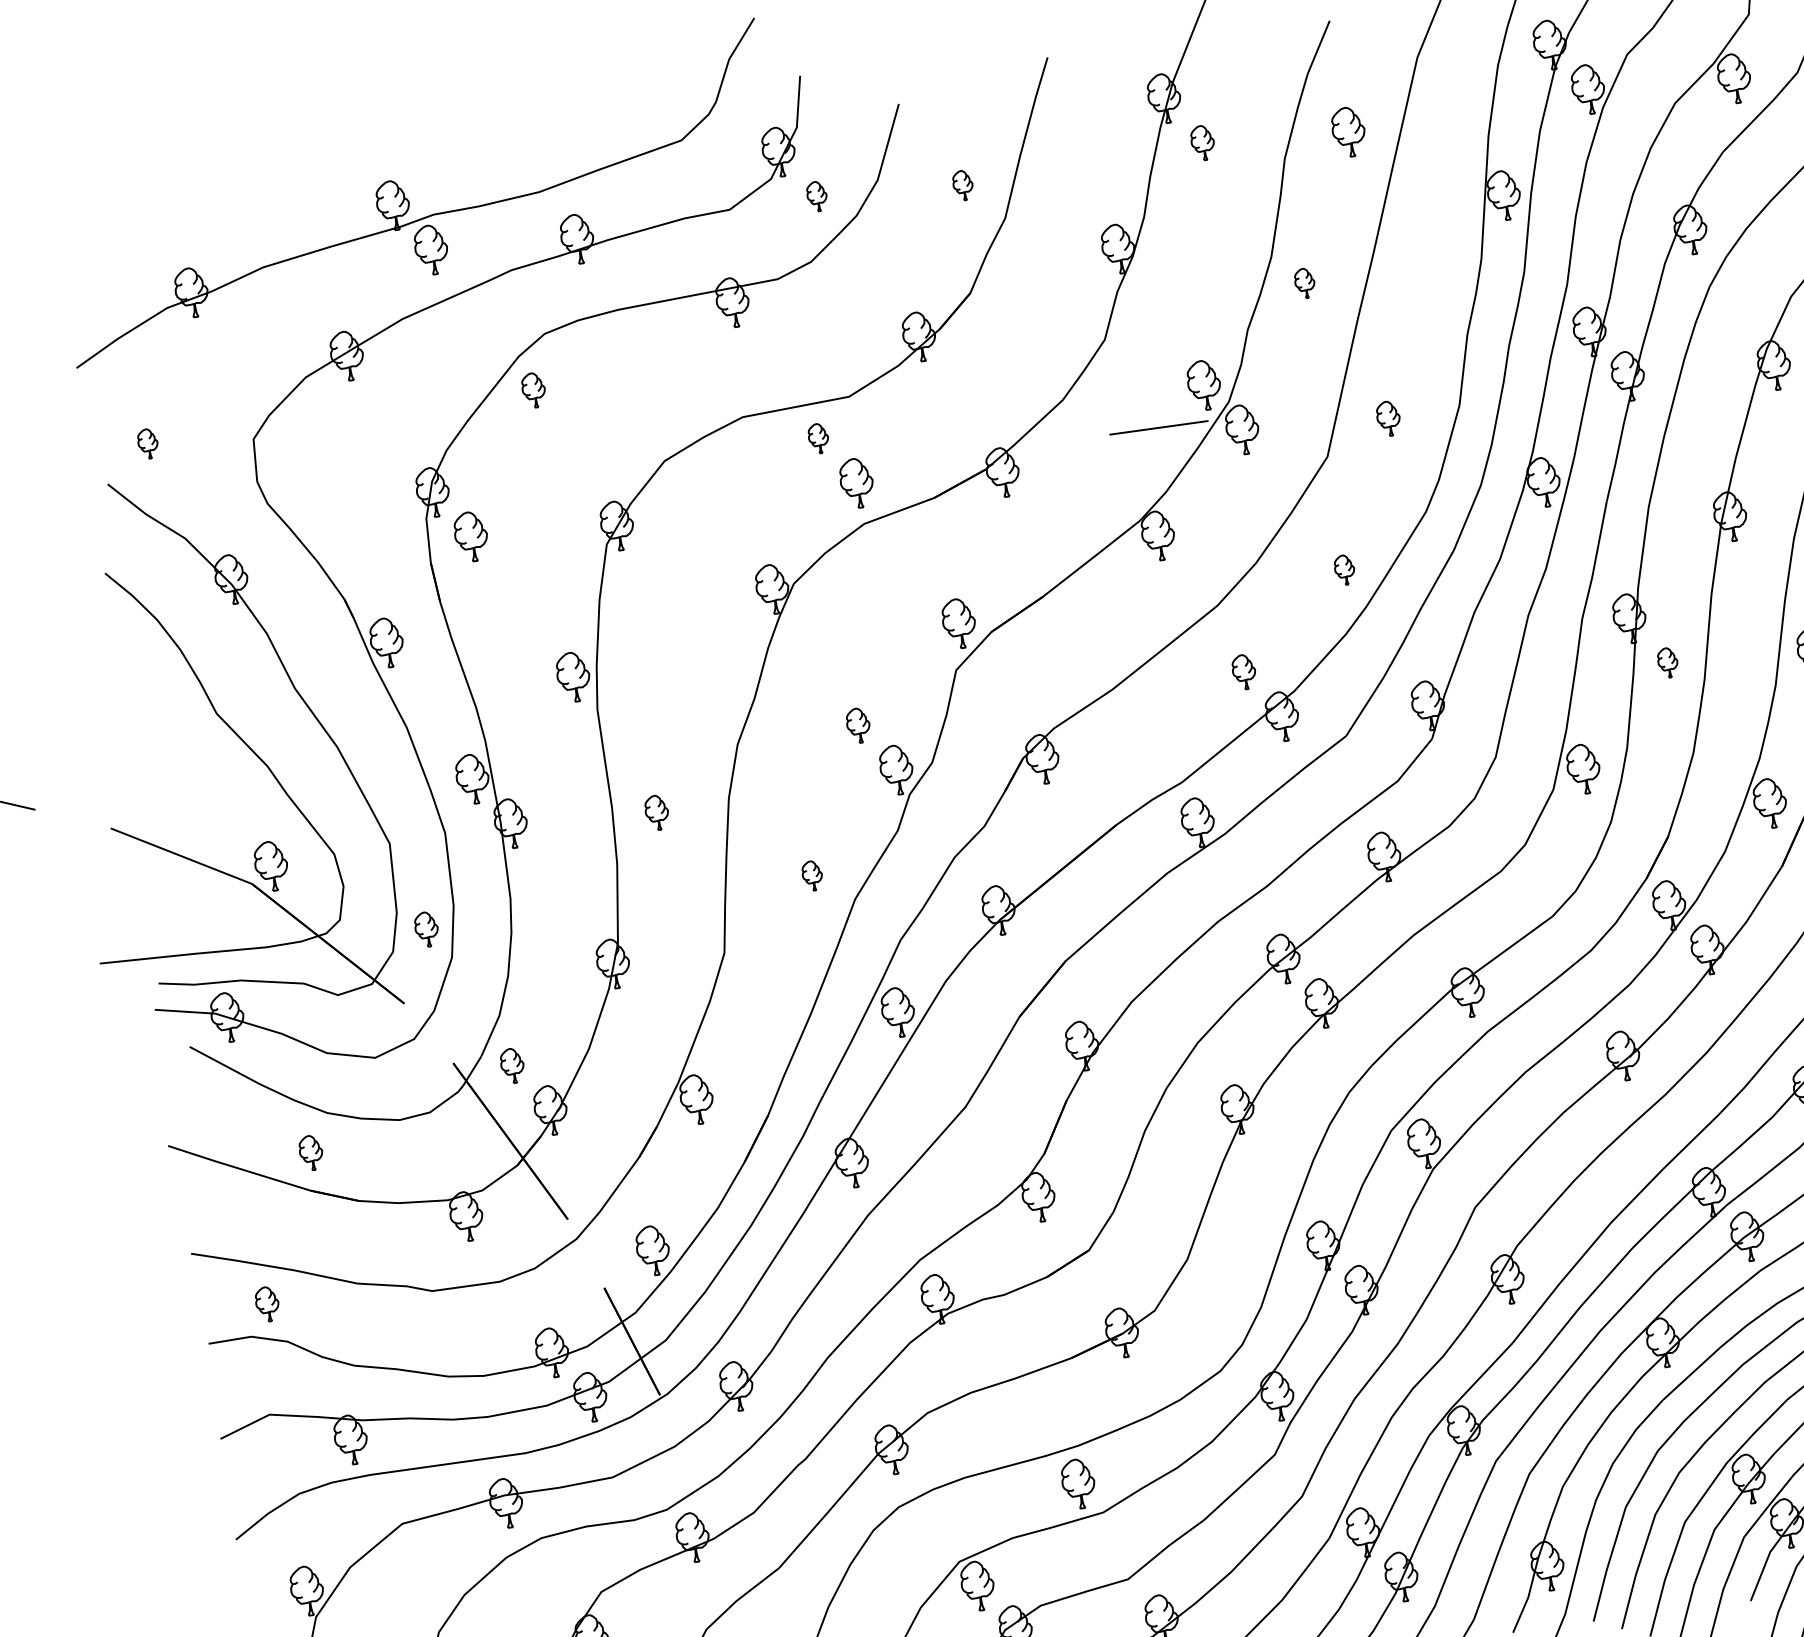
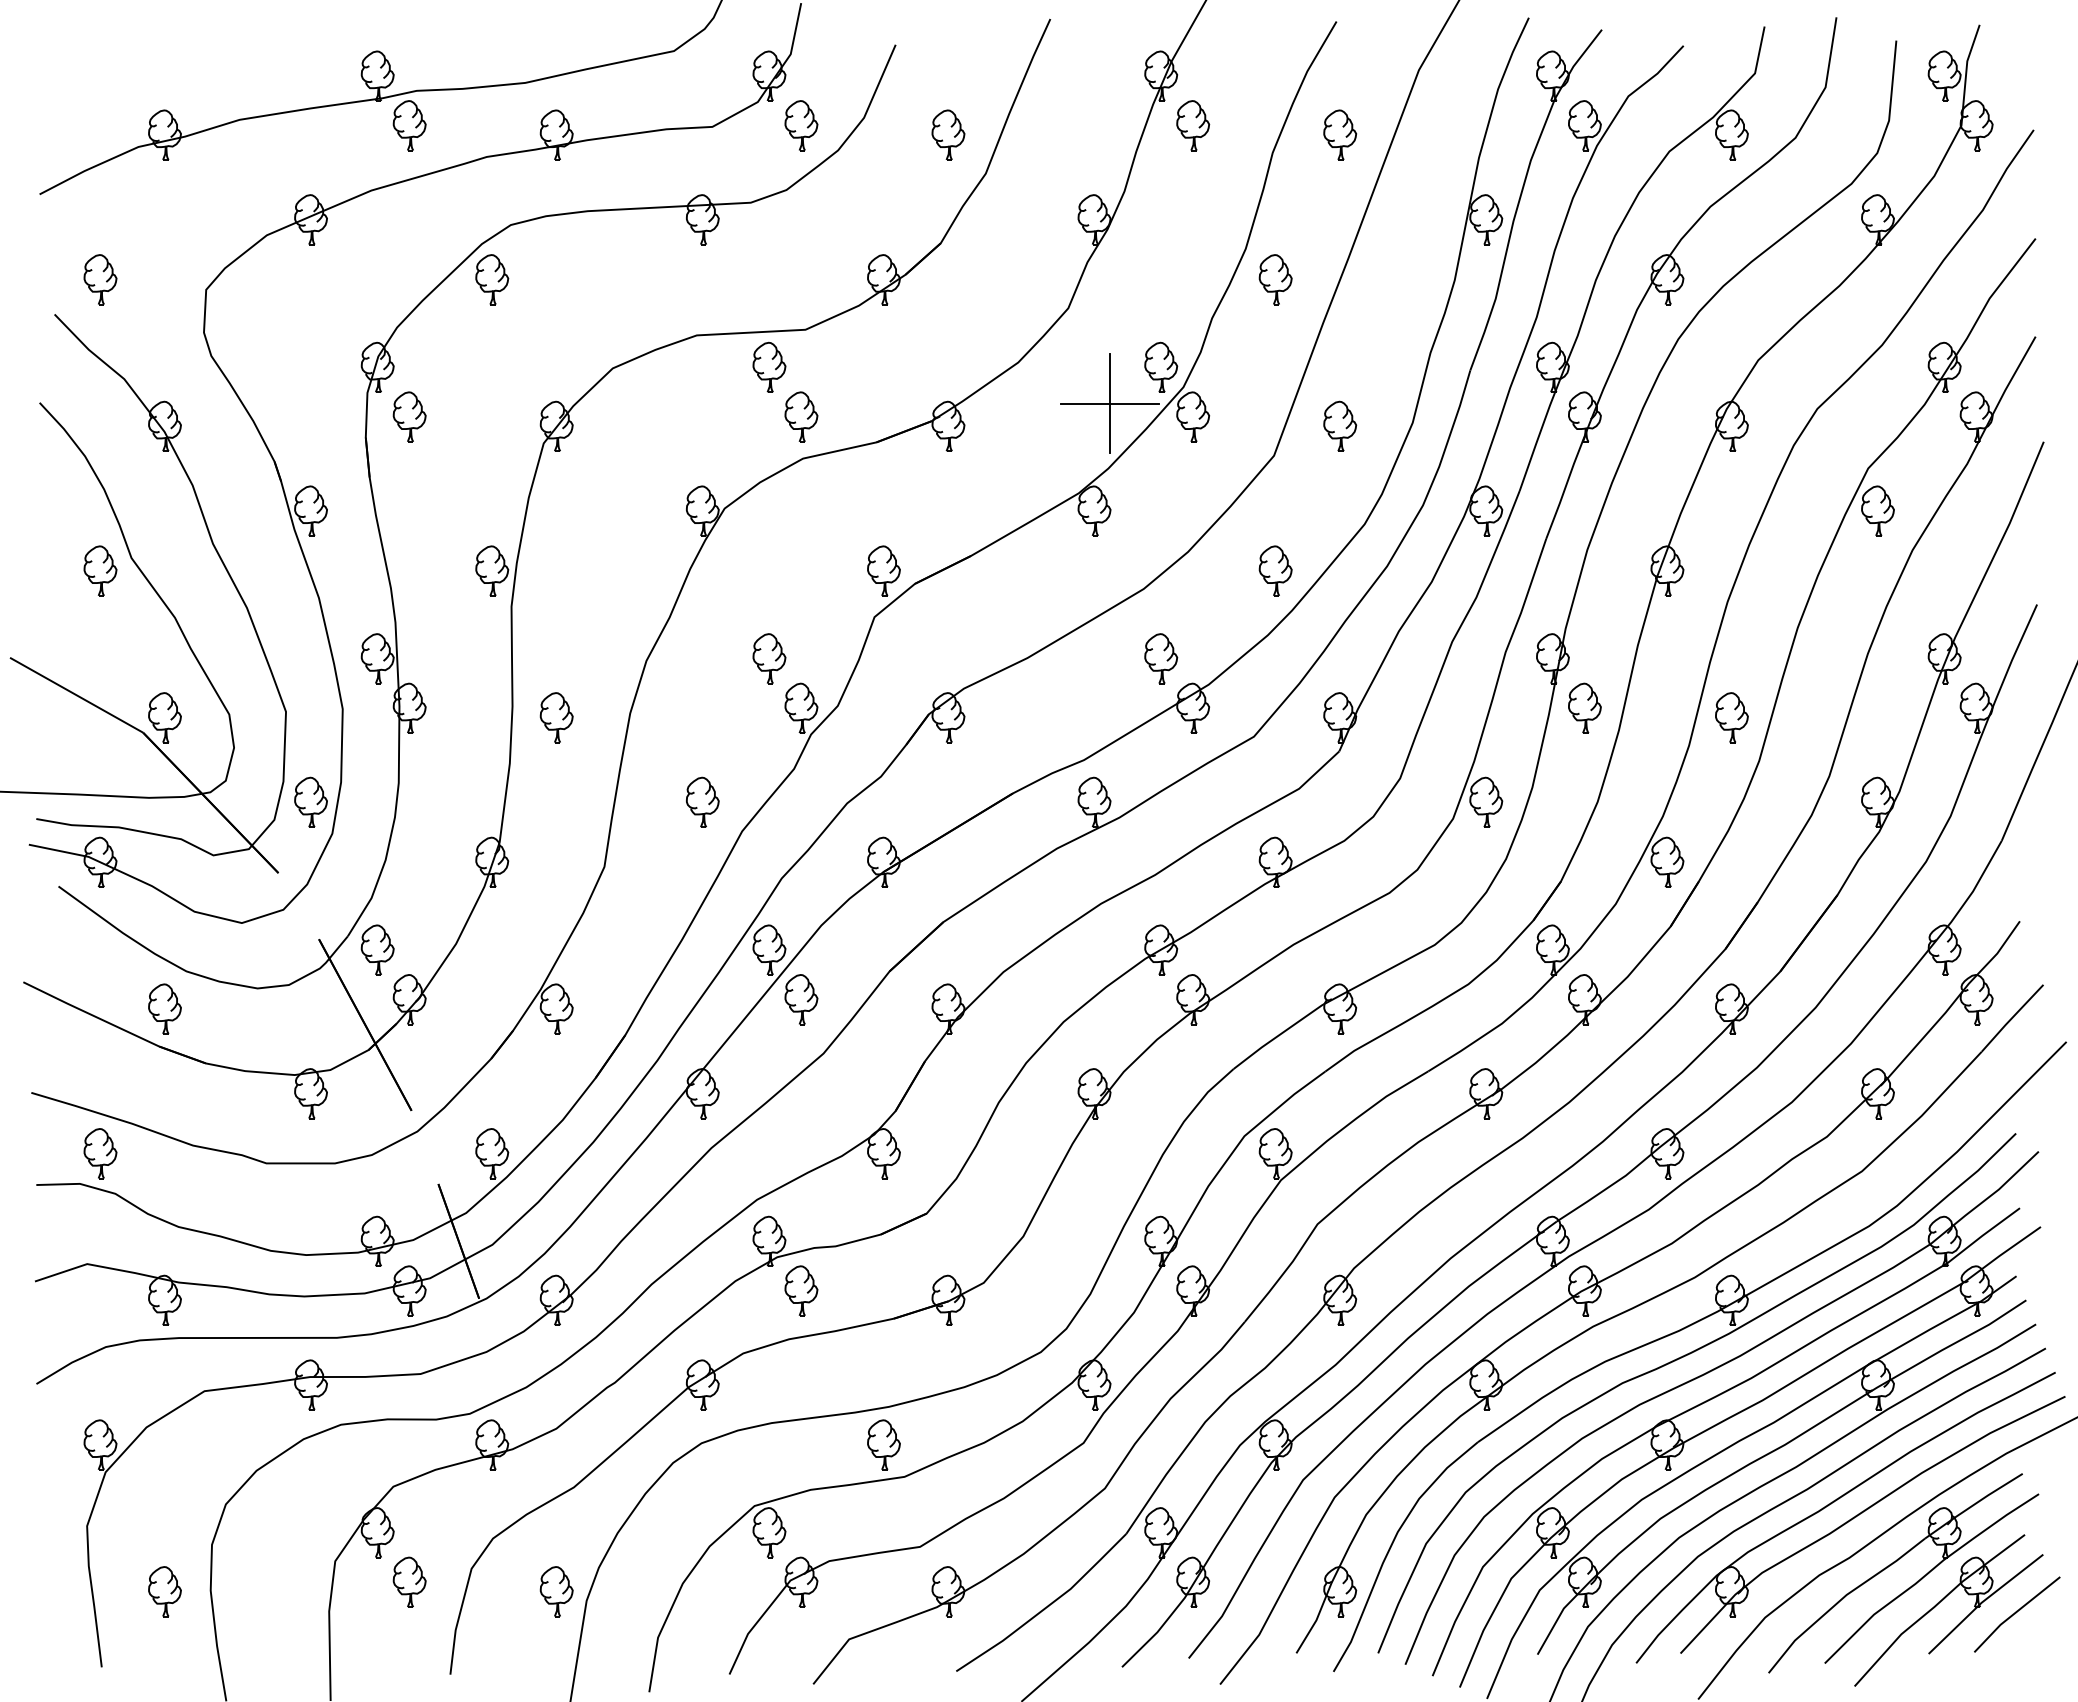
part: (1203, 142) -> (1193, 125), size x1.43
part: (963, 185) -> (948, 134), size x1.67
part: (817, 196) -> (801, 125), size x1.67
part: (1304, 283) -> (1275, 279), size x1.67
part: (533, 390) -> (492, 279), size x1.43
part: (1388, 417) -> (1340, 425), size x1.43
line: (1159, 427) -> (1110, 403), added
part: (818, 437) -> (769, 366), size x1.67
part: (148, 443) -> (100, 279), size x1.67
part: (1344, 569) -> (1275, 570), size x1.67
part: (1667, 662) -> (1584, 707), size x1.67
part: (1244, 671) -> (1161, 658), size x1.43
part: (858, 725) -> (769, 658), size x1.43
part: (187, 730) -> (100, 570), added
part: (656, 812) -> (556, 717), size x1.43
part: (812, 875) -> (702, 801), size x1.67
part: (426, 928) -> (310, 801), size x1.43
part: (936, 1056) -> (801, 999), added
part: (512, 1065) -> (377, 949), size x1.43
part: (310, 1152) -> (164, 1008), size x1.43
part: (267, 1304) -> (100, 1153), size x1.43
part: (976, 1343) -> (801, 1290), added

